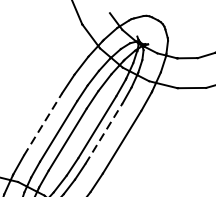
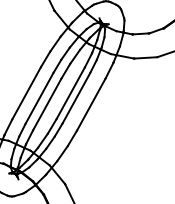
line: (42, 124) -> (26, 93), dashed -> solid
line: (104, 133) -> (76, 98), dashed -> solid

